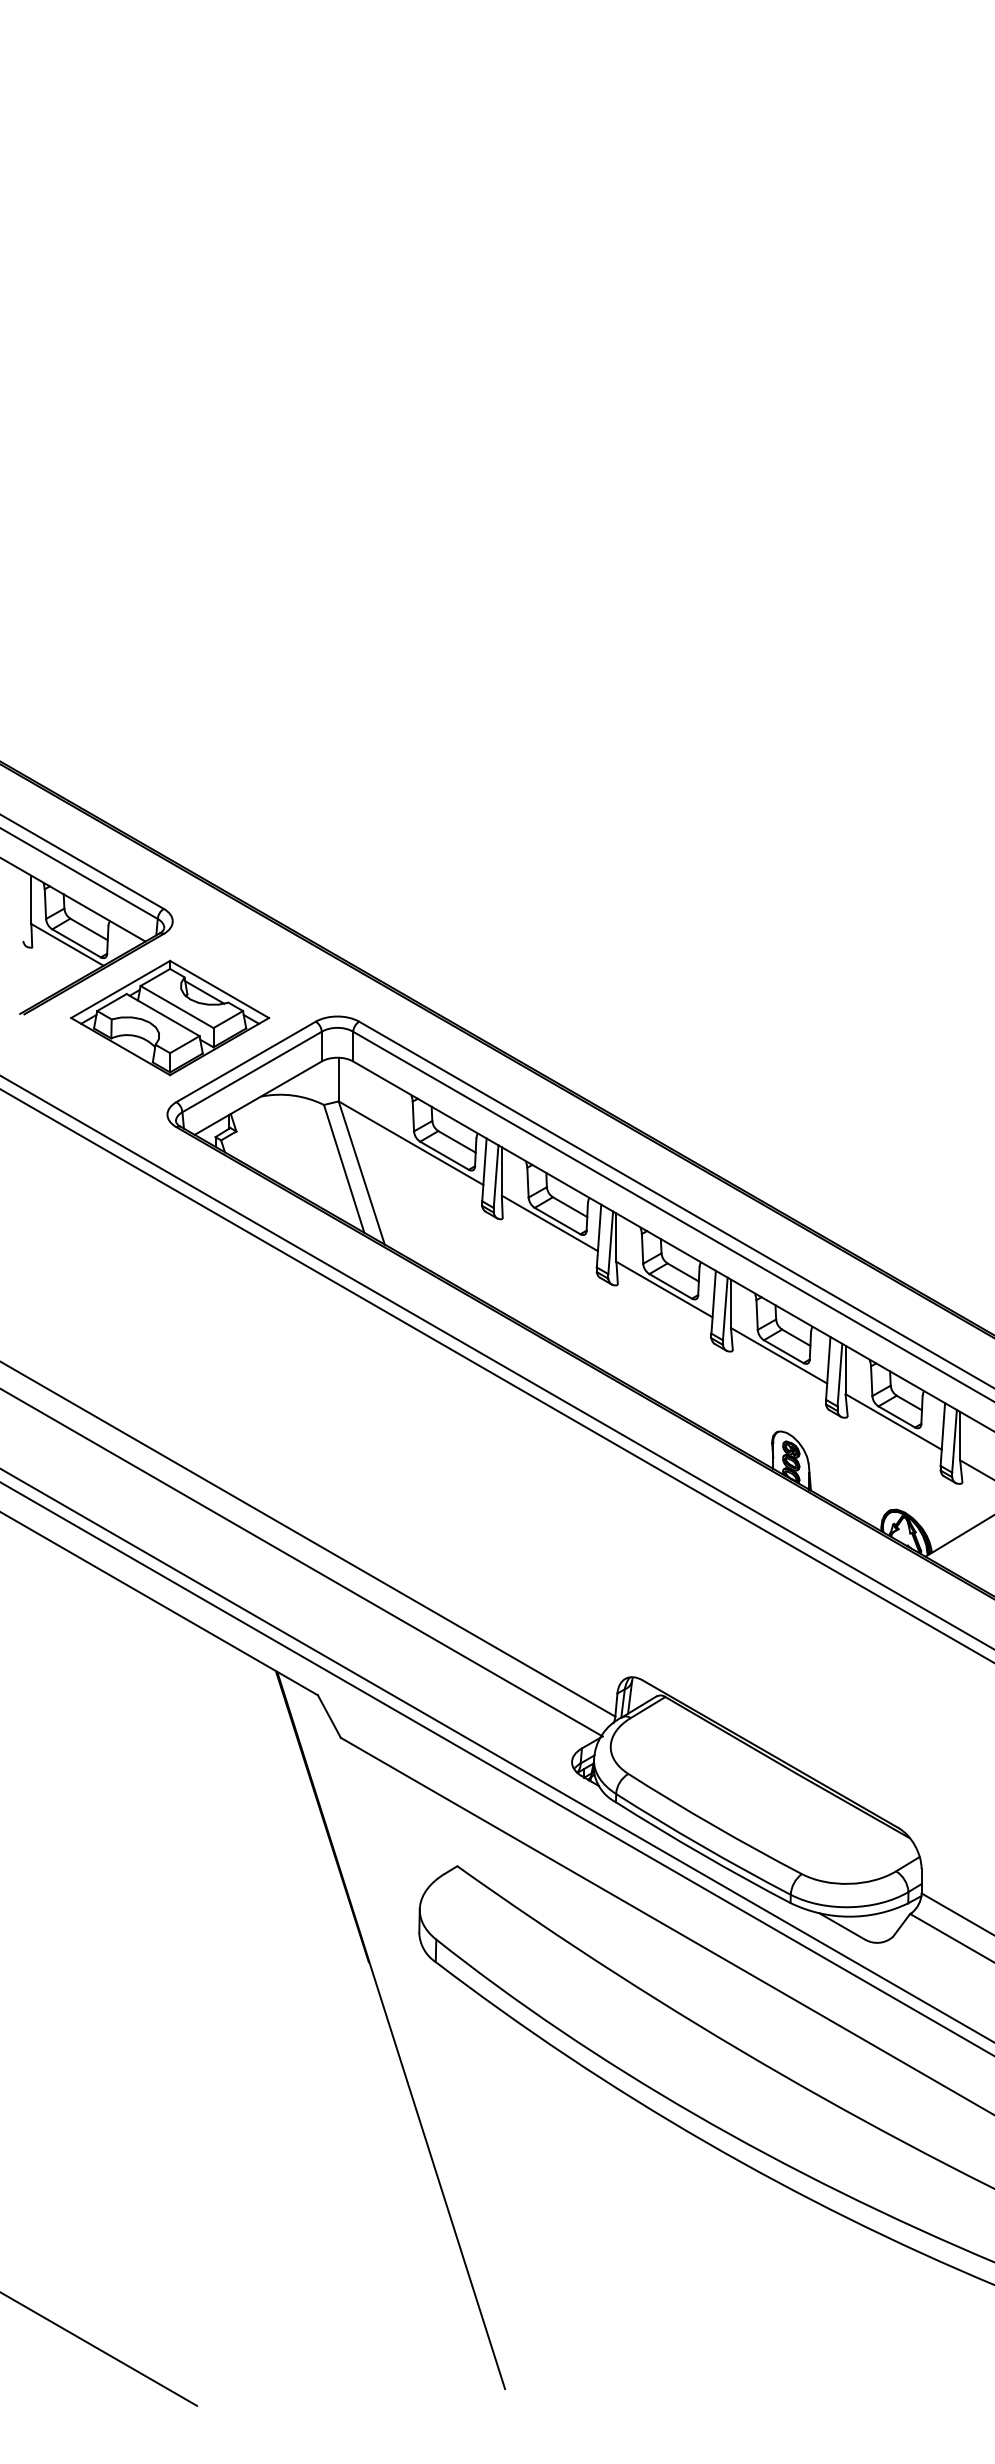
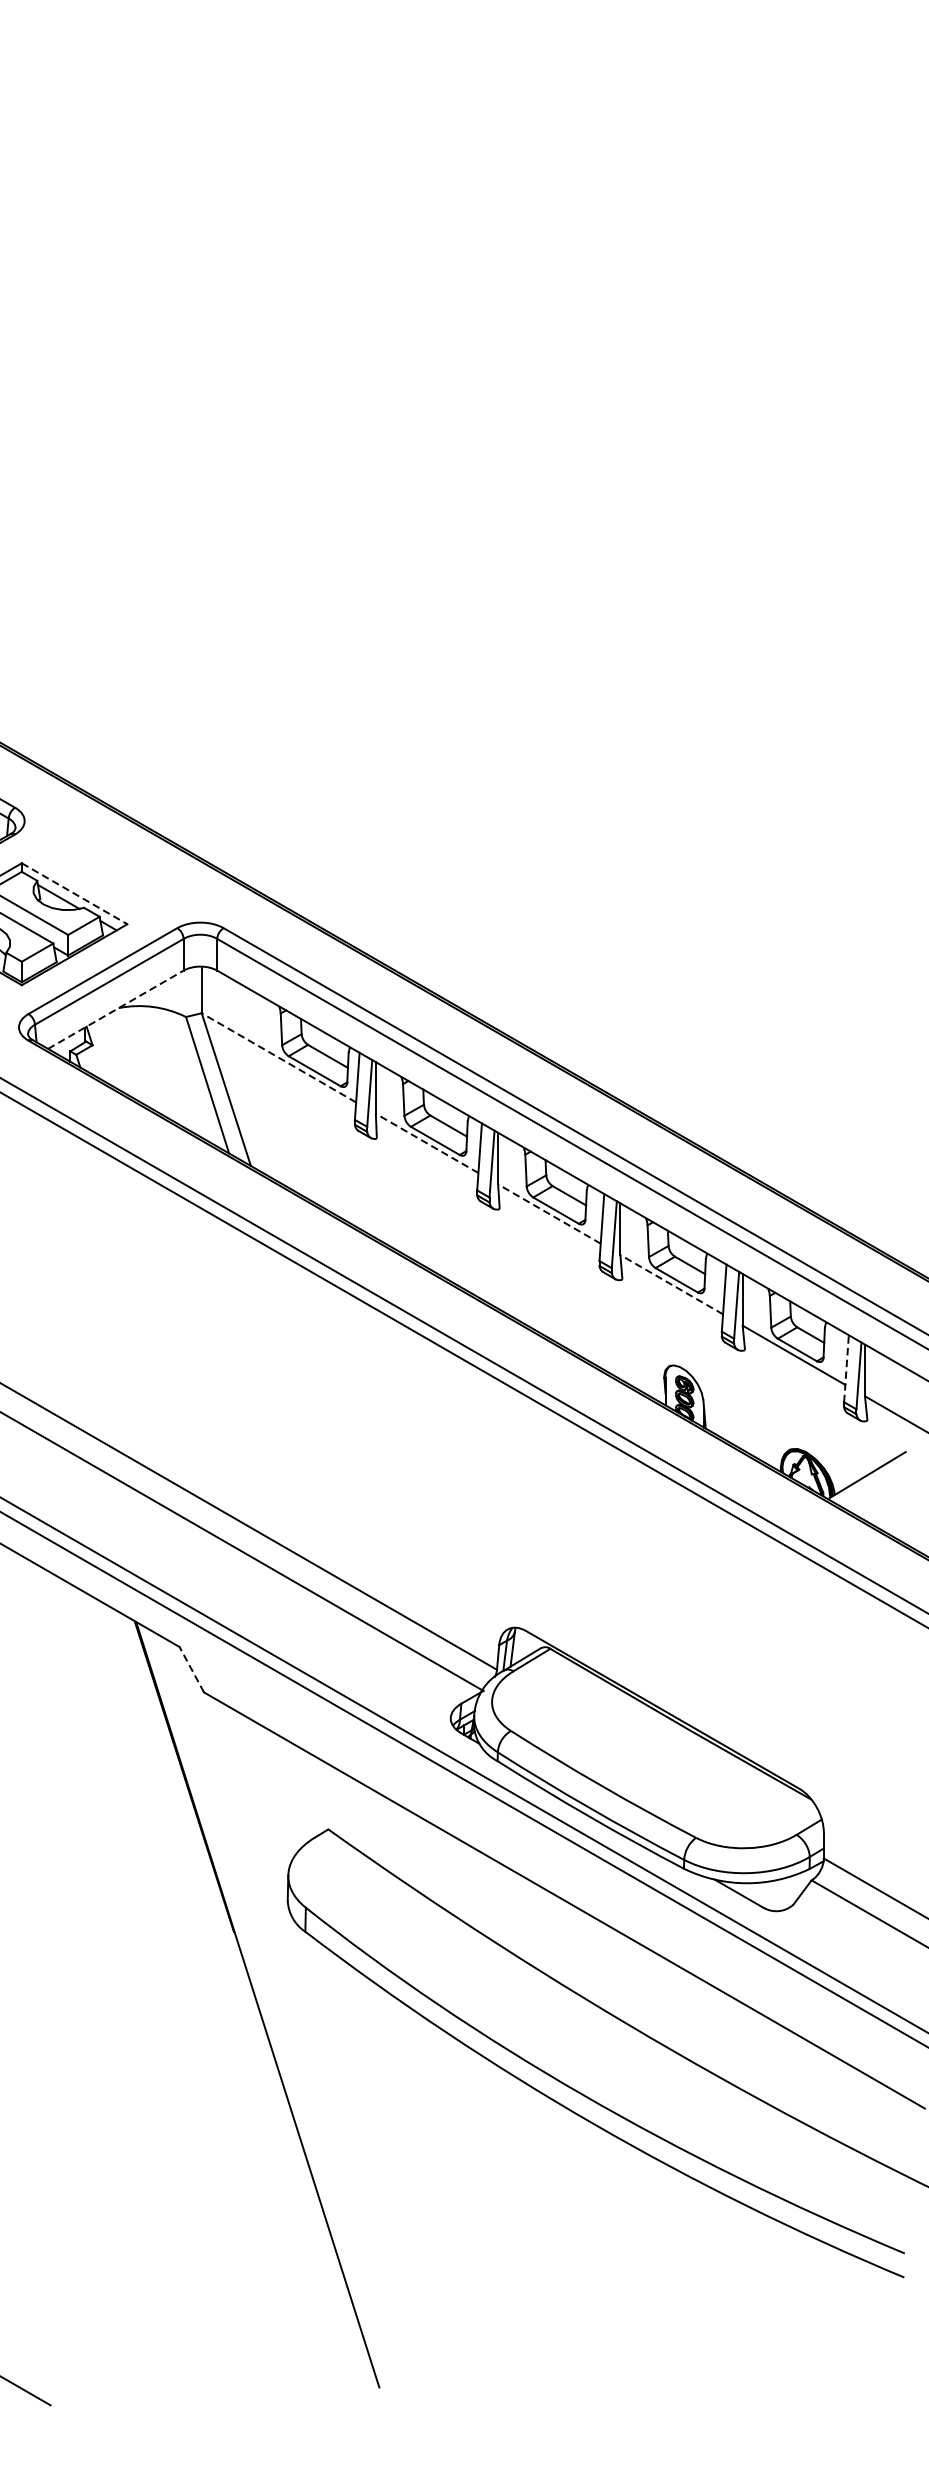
line: (220, 989) -> (75, 893), solid -> dashed
line: (258, 1097) -> (116, 1009), solid -> dashed
line: (411, 1143) -> (279, 1058), solid -> dashed
line: (549, 1223) -> (426, 1143), solid -> dashed
line: (664, 1289) -> (549, 1213), solid -> dashed
line: (779, 1355) -> (672, 1284), solid -> dashed
line: (942, 1434) -> (846, 1368), solid -> dashed
line: (329, 1716) -> (191, 1669), solid -> dashed

